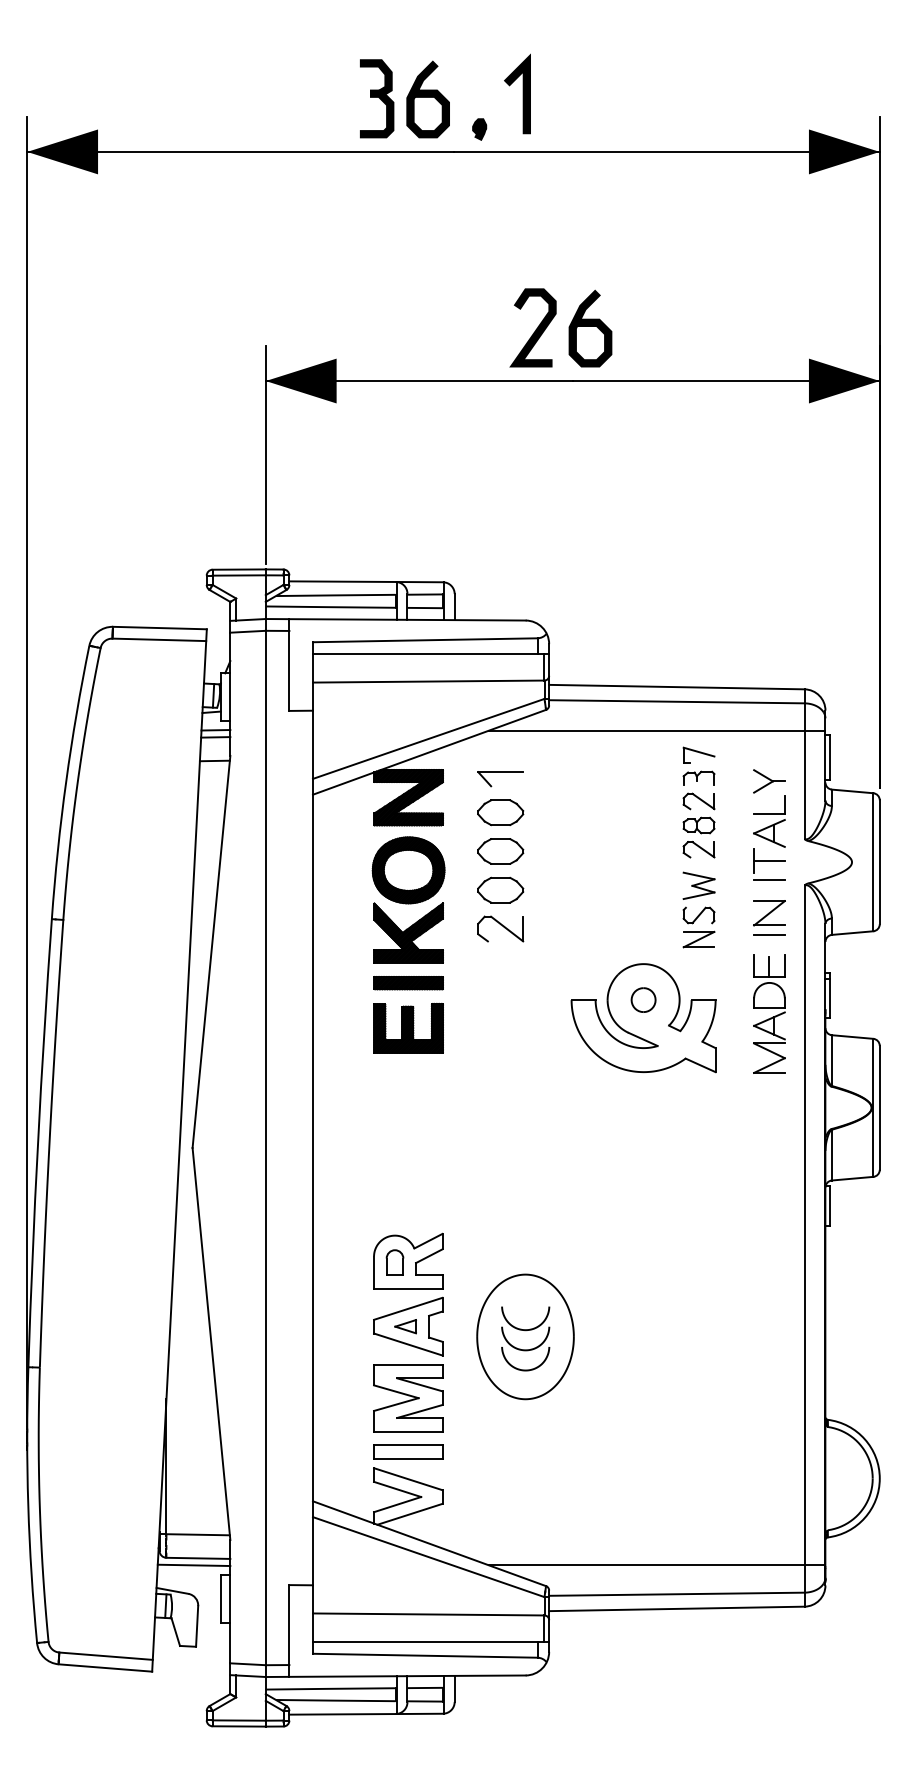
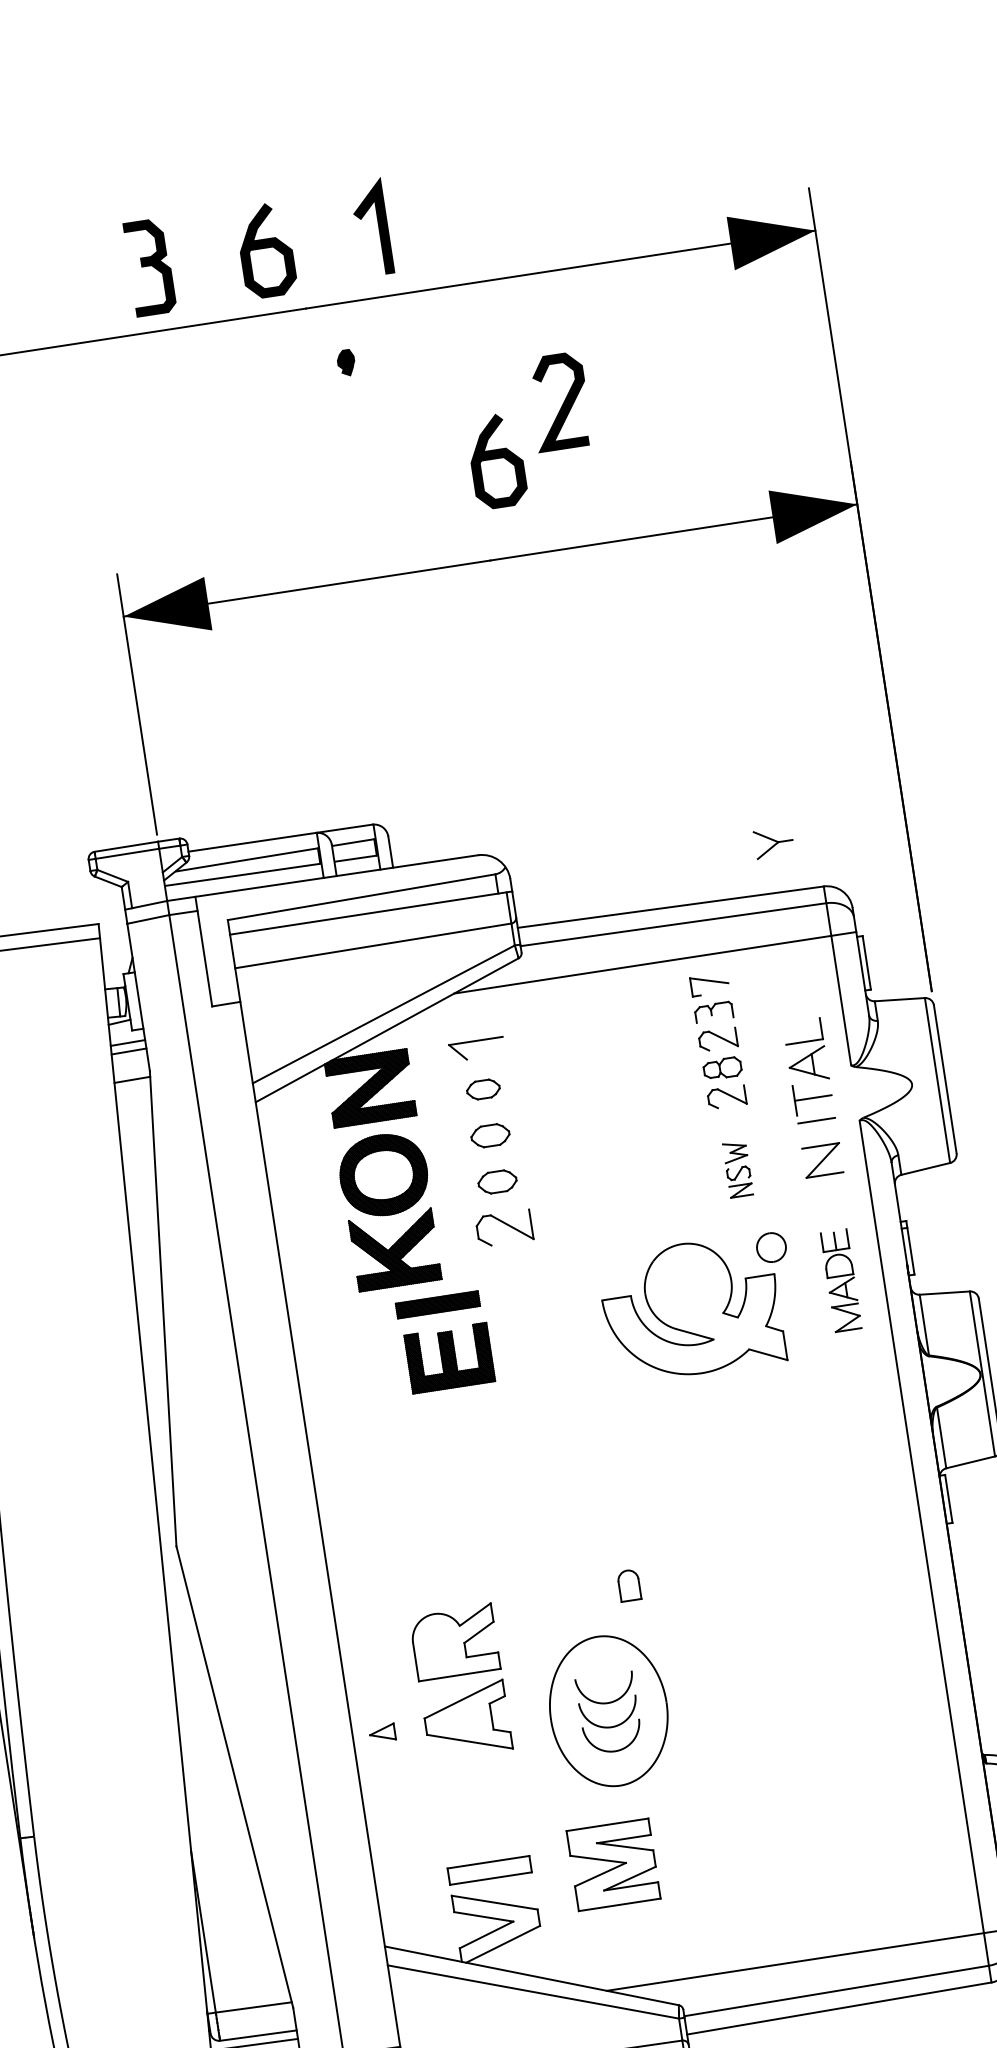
part: (377, 98) -> (150, 267), moved
part: (479, 129) -> (346, 363), moved
curve: (590, 326) -> (496, 458), moved
curve: (535, 329) -> (562, 403), moved
part: (769, 781) -> (774, 842), moved
part: (500, 812) -> (482, 1089), size x0.6
part: (500, 851) -> (490, 1135), size x0.7
part: (500, 889) -> (497, 1181), size x0.7
part: (698, 909) -> (737, 1168), size x0.6
line: (769, 934) -> (826, 1185), removed
part: (408, 983) -> (437, 1305), moved
part: (643, 999) -> (771, 1246), moved
part: (769, 1013) -> (841, 1280), size x0.7
part: (408, 1027) -> (449, 1357), moved
part: (394, 1262) -> (628, 1585), moved
part: (405, 1326) -> (382, 1733), moved
part: (408, 1398) -> (613, 1865), moved

